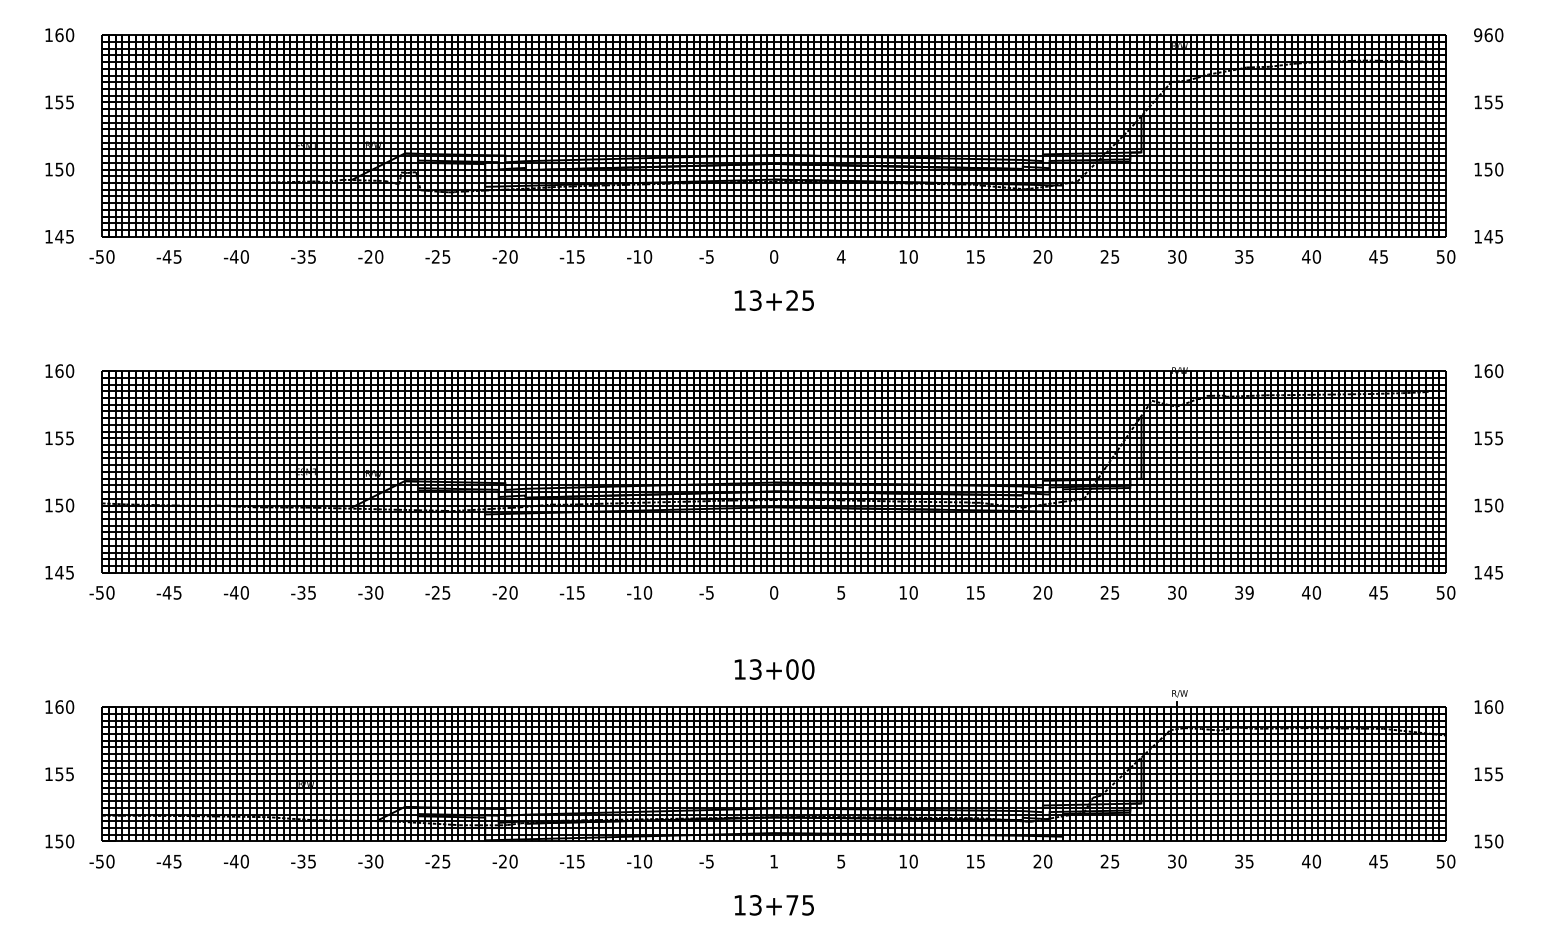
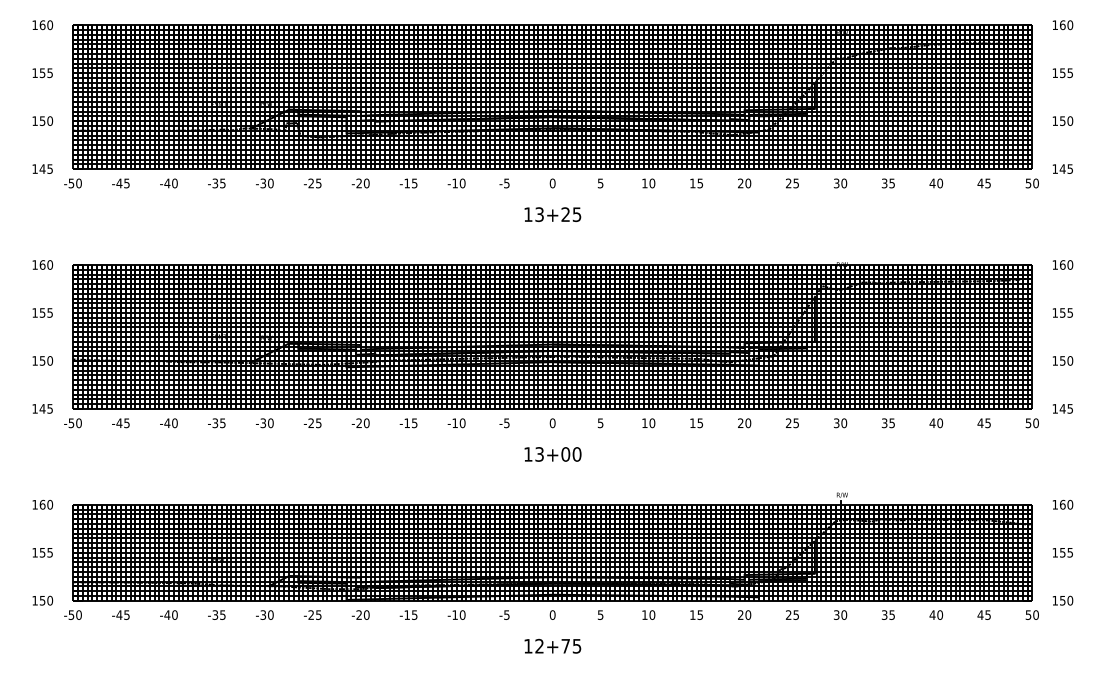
text: (1478, 35) -> (1055, 25), 960 -> 160
text: (368, 256) -> (263, 183), -20 -> -30
text: (840, 256) -> (600, 183), 4 -> 5
text: (1249, 592) -> (892, 423), 39 -> 35
text: (774, 669) -> (553, 454), moved
text: (774, 861) -> (553, 615), 1 -> 0
text: (755, 905) -> (539, 646), 13+75 -> 12+75

